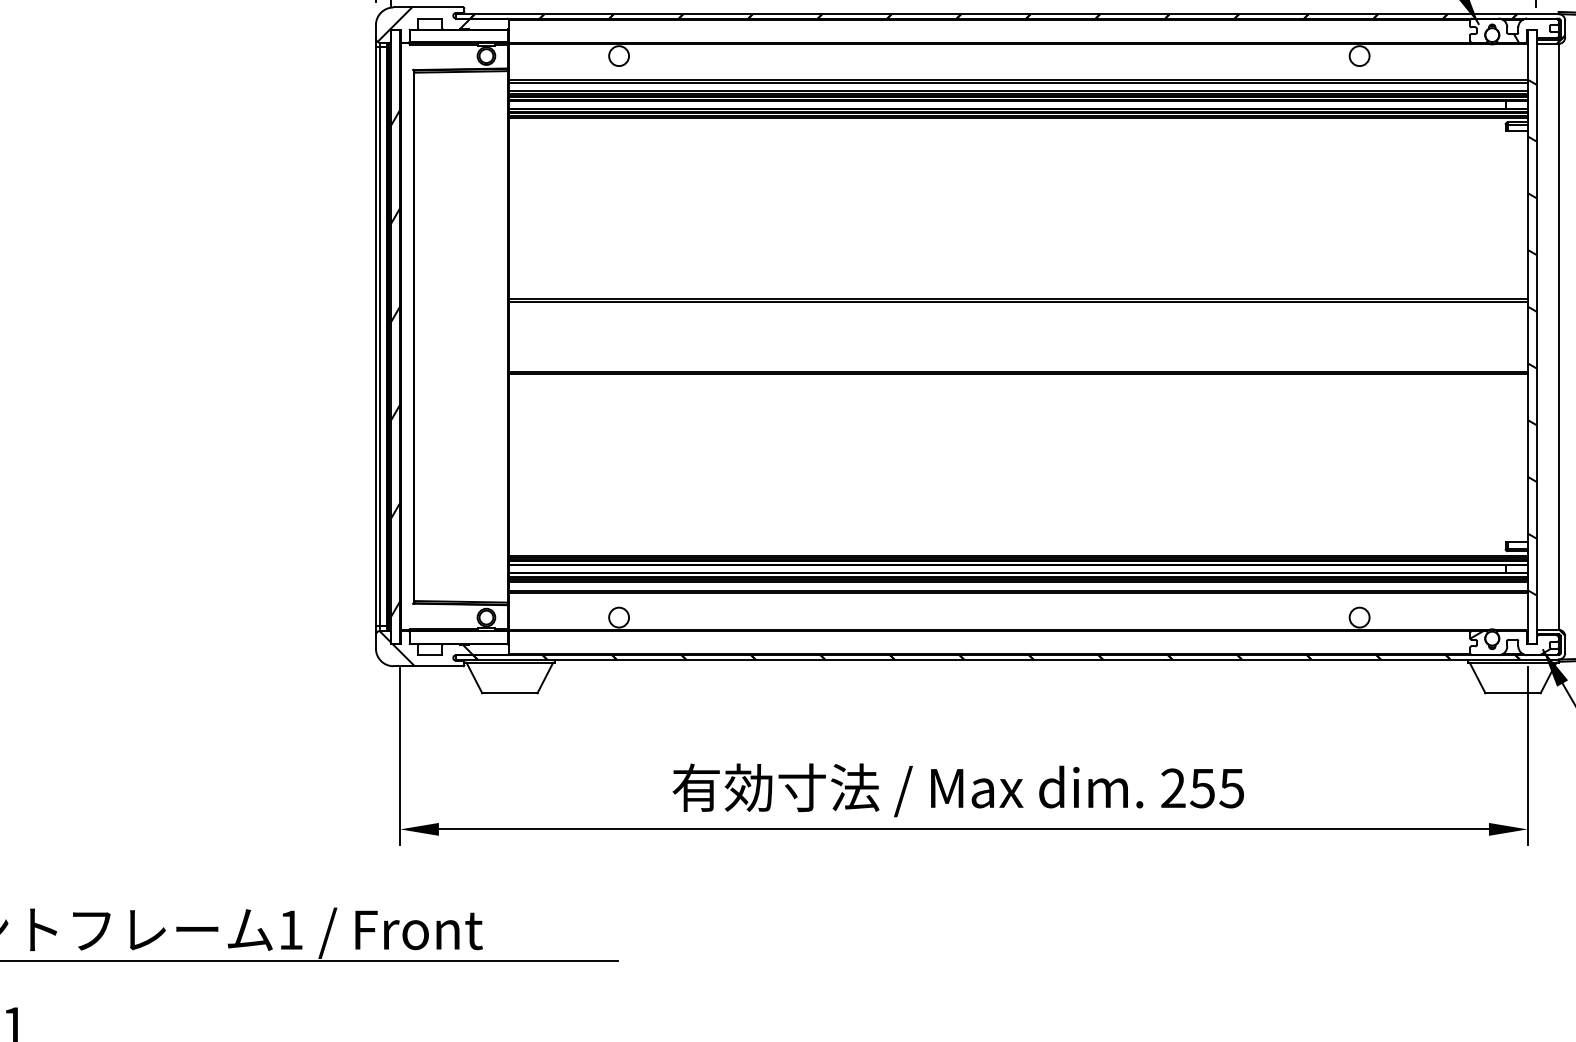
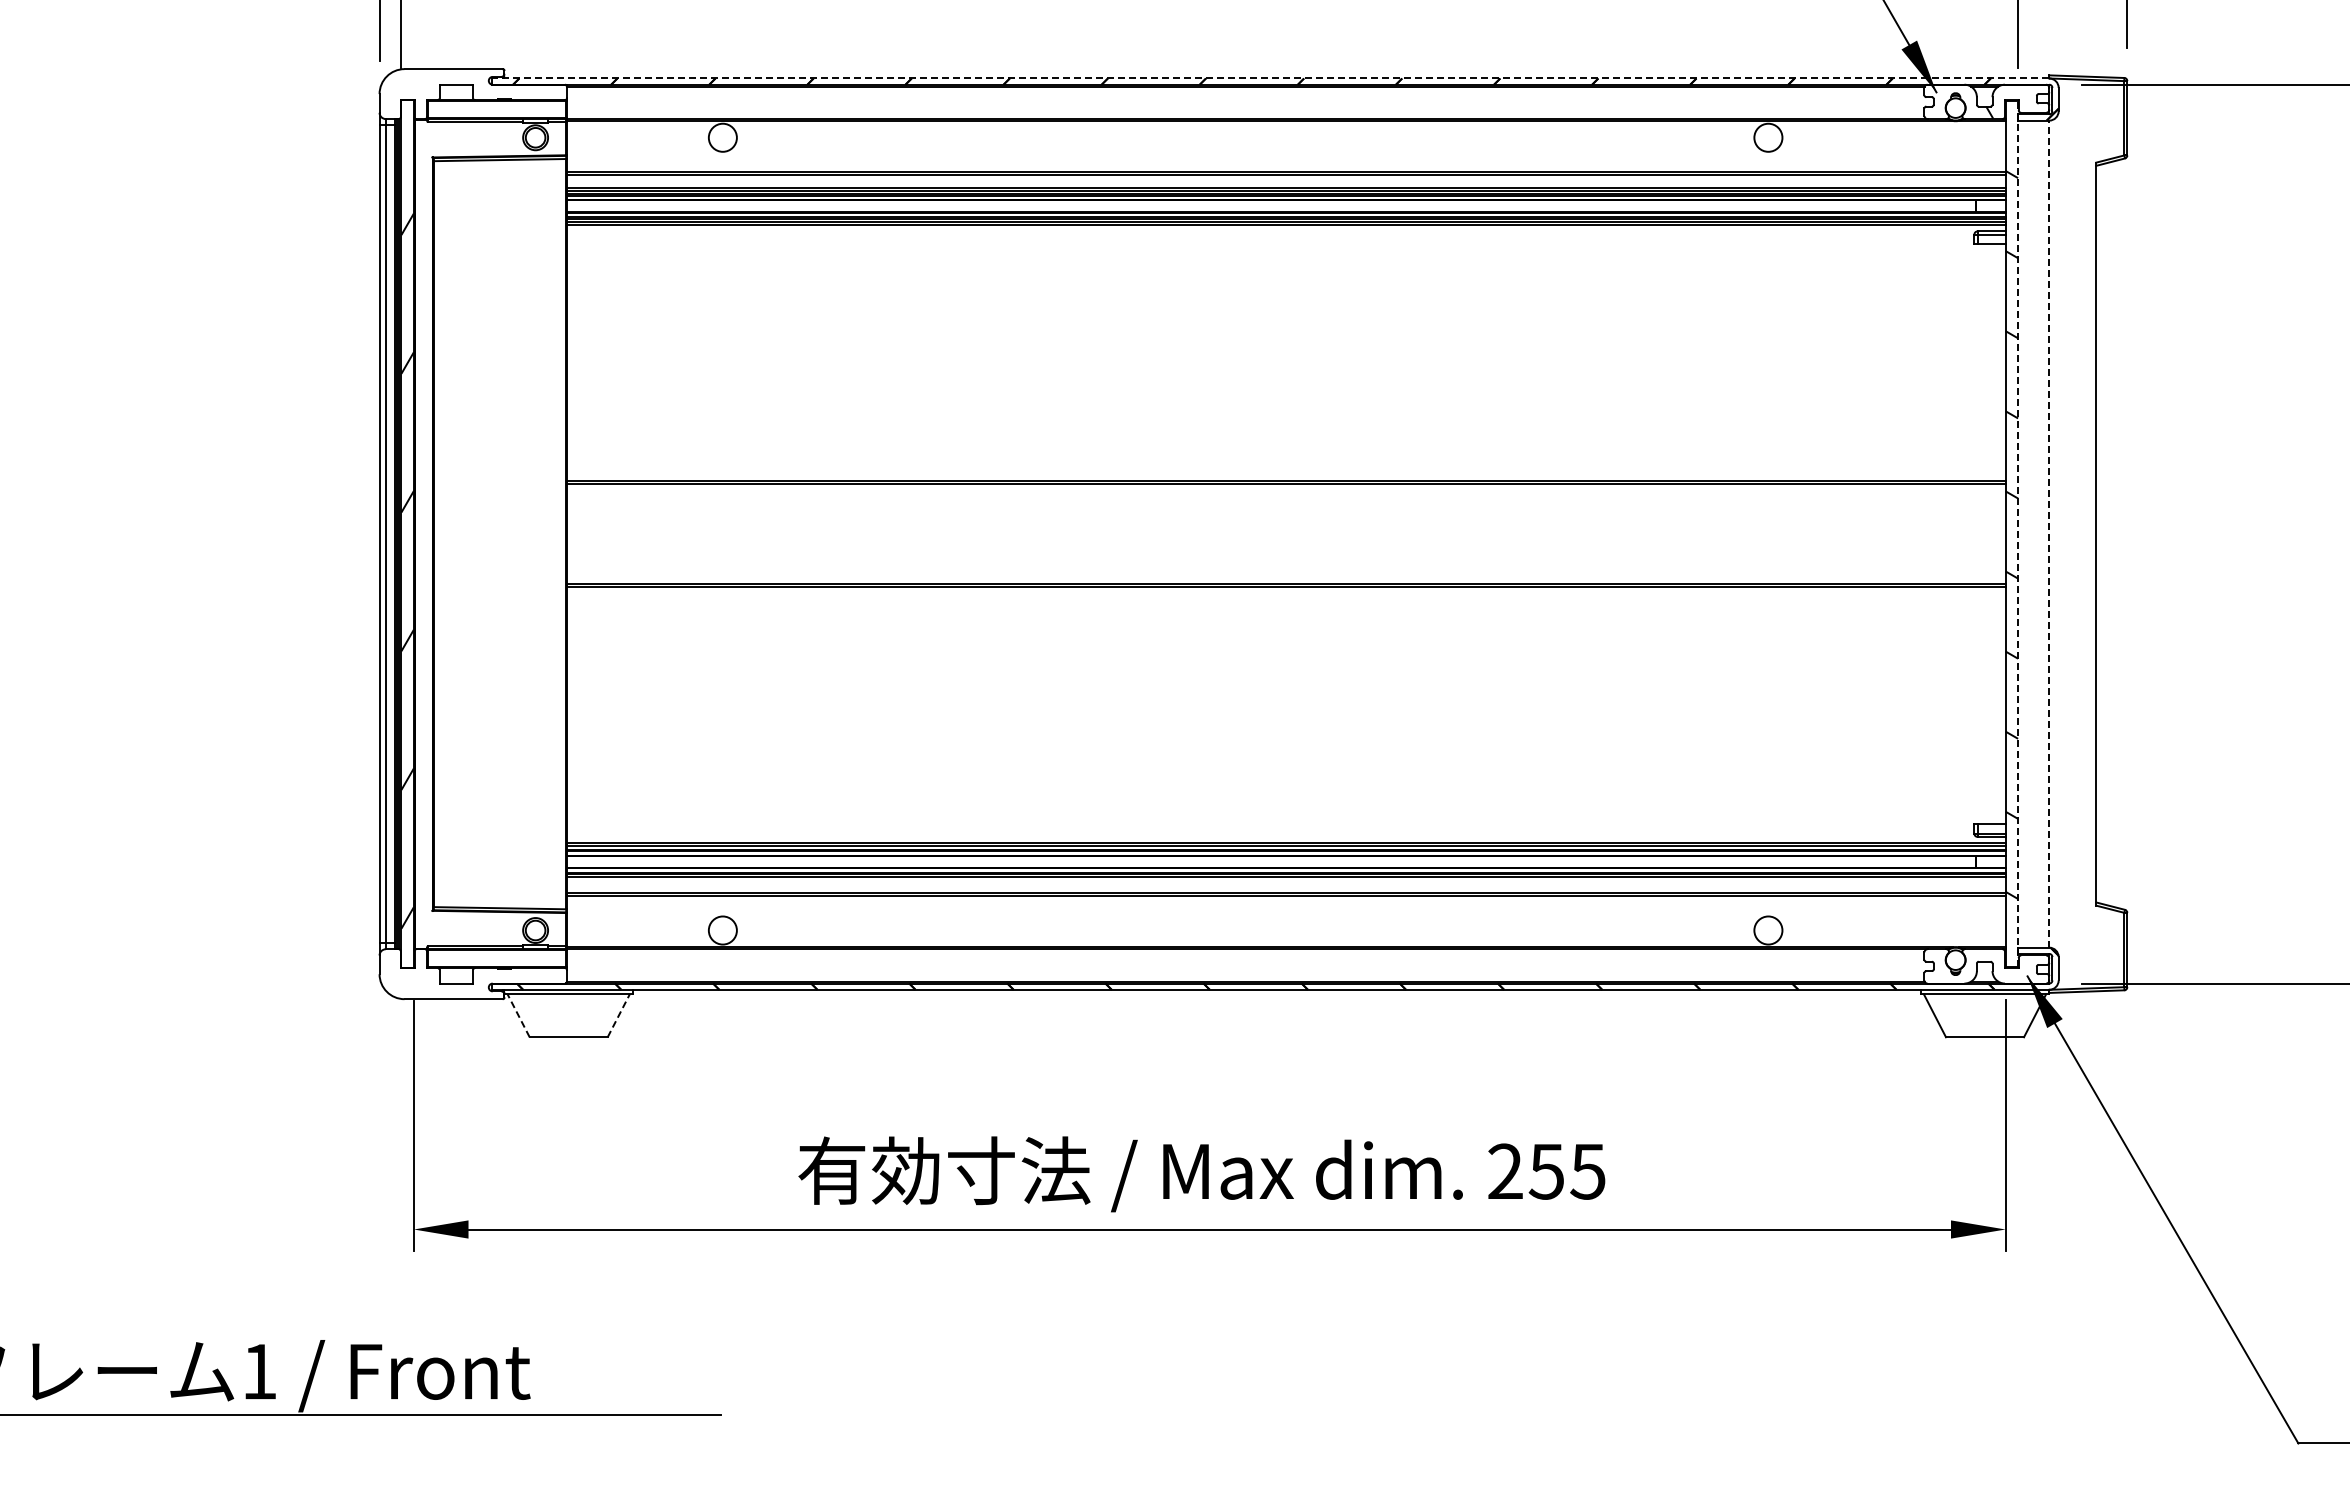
line: (1006, 14) -> (1270, 78), solid -> dashed
hatch: (424, 24) -> (447, 93), removed
line: (1536, 336) -> (2018, 533), solid -> dashed
line: (1558, 337) -> (2049, 534), solid -> dashed
line: (1017, 582) -> (1285, 880), removed
hatch: (1510, 643) -> (1981, 966), removed
hatch: (426, 648) -> (450, 974), removed
line: (474, 677) -> (518, 1015), solid -> dashed
line: (545, 677) -> (619, 1015), solid -> dashed

